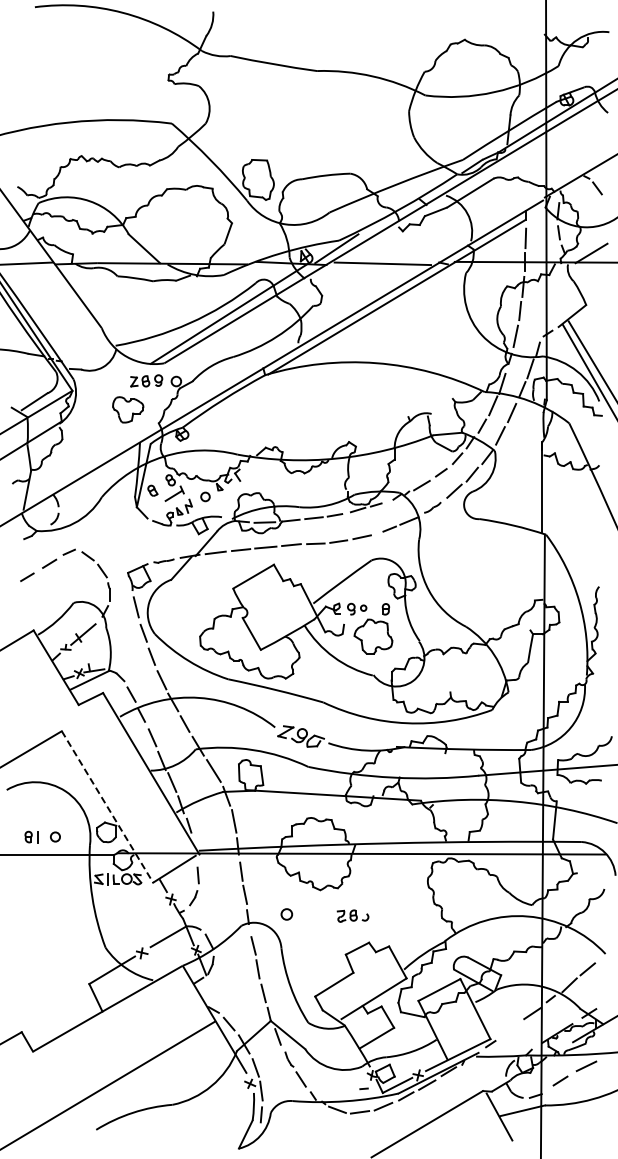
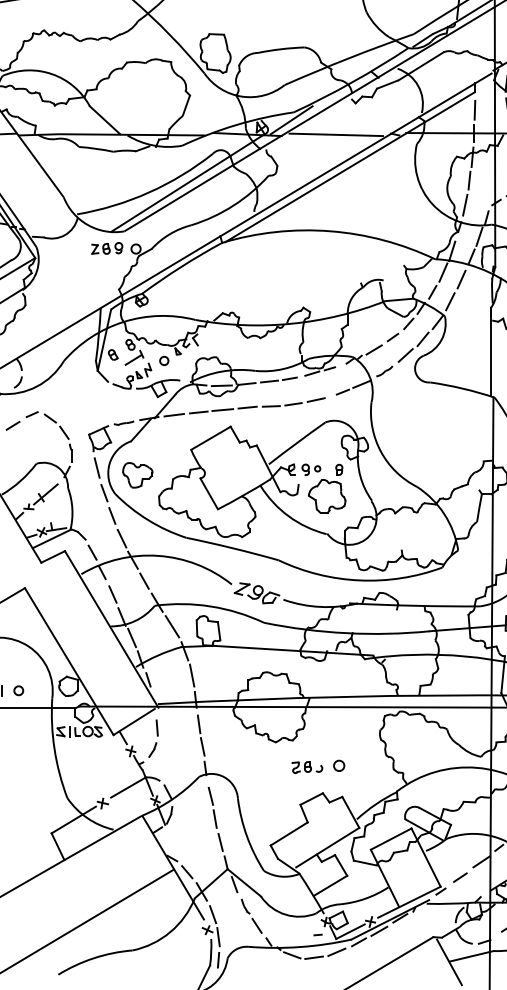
part: (128, 409) -> (138, 474), moved
line: (107, 807) -> (69, 662), dashed -> solid
circle: (286, 914) -> (338, 765), moved
line: (510, 1029) -> (460, 877), added

